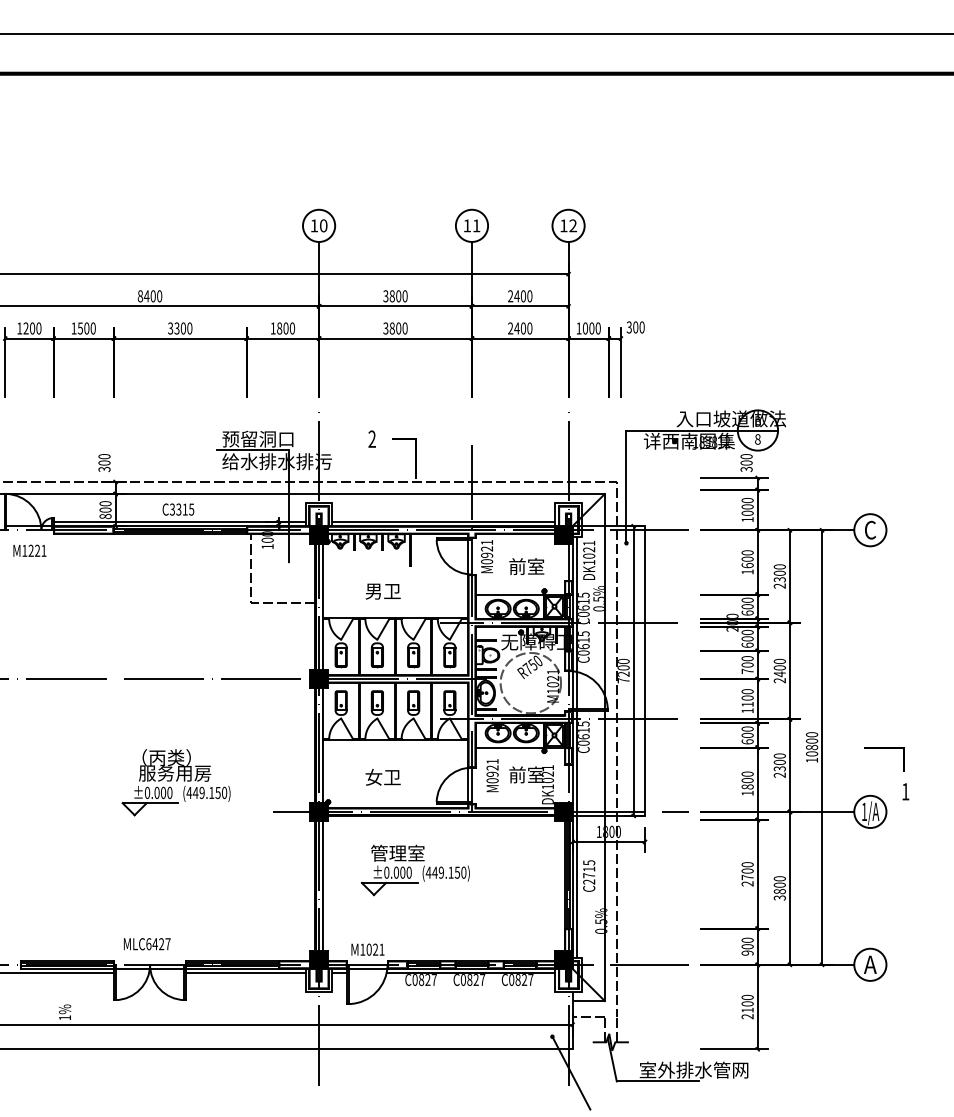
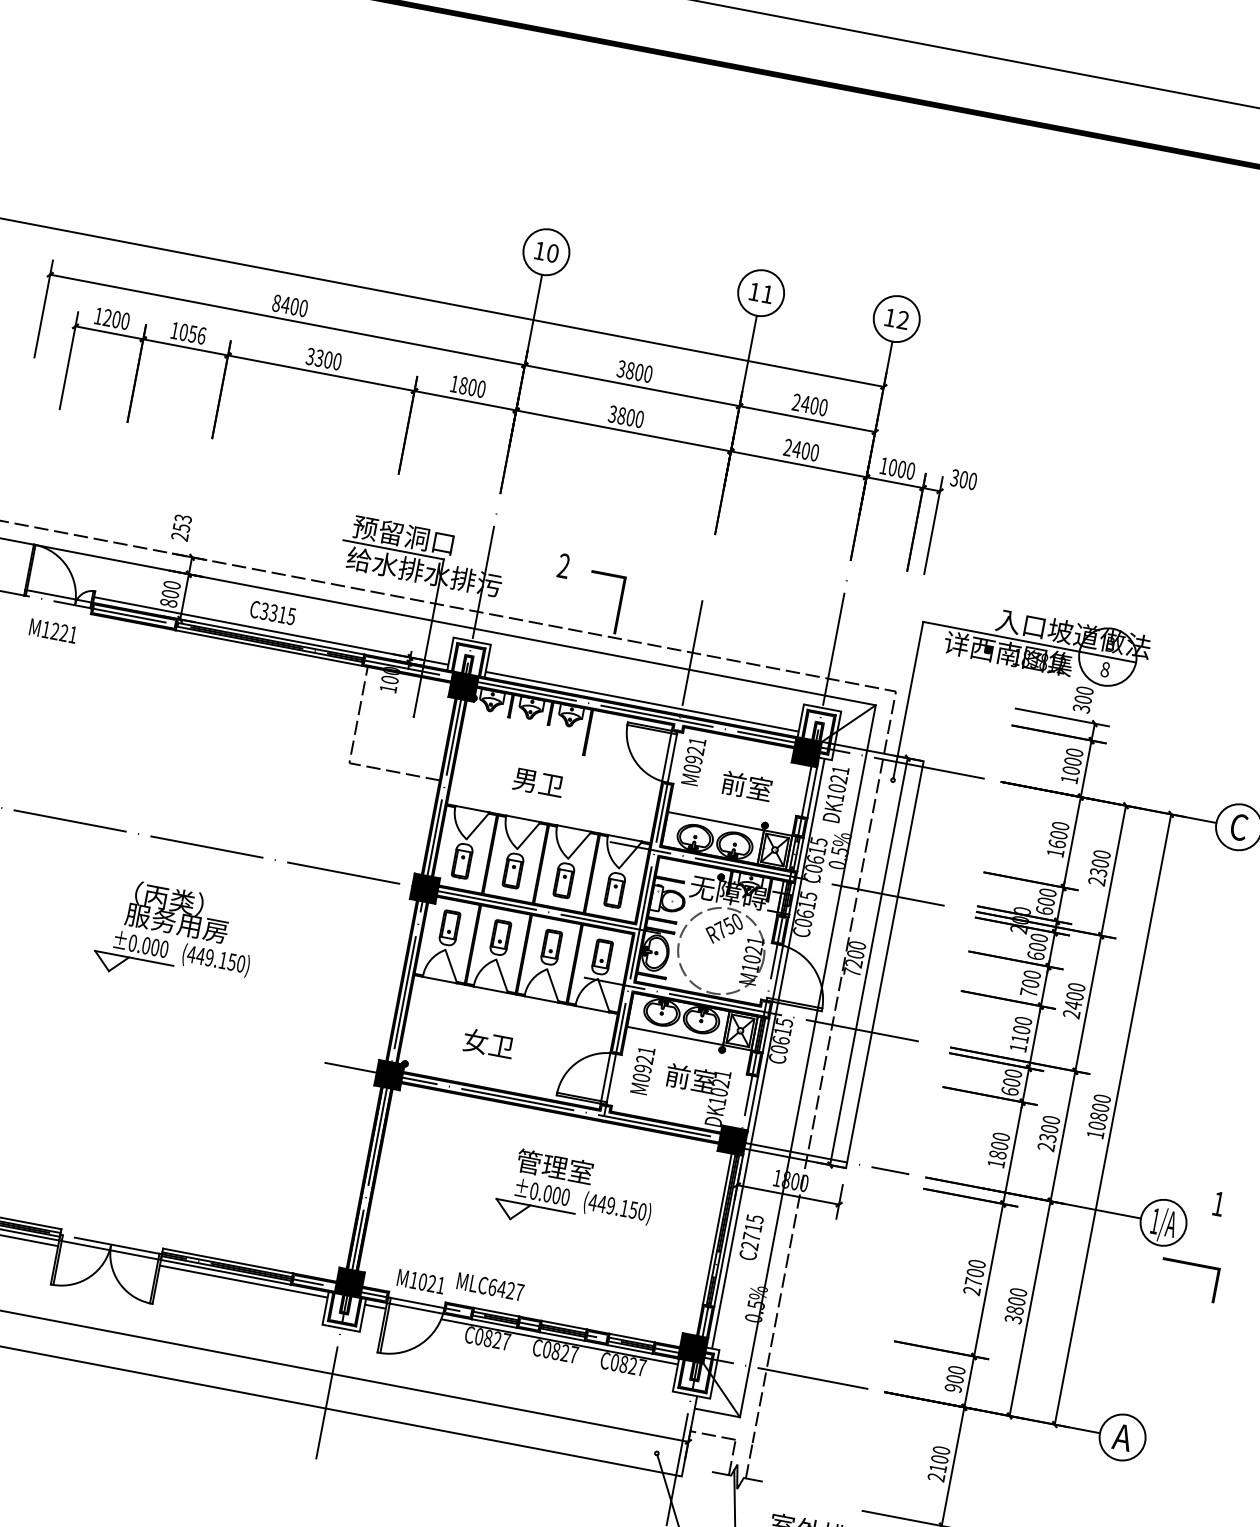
text: (86, 328) -> (192, 334), 1500 -> 1056
text: (104, 462) -> (181, 527), 300 -> 253
line: (884, 748) -> (1191, 1265), moved
part: (175, 782) -> (174, 936), moved
part: (415, 870) -> (575, 1195), moved
text: (147, 944) -> (490, 1287), moved

